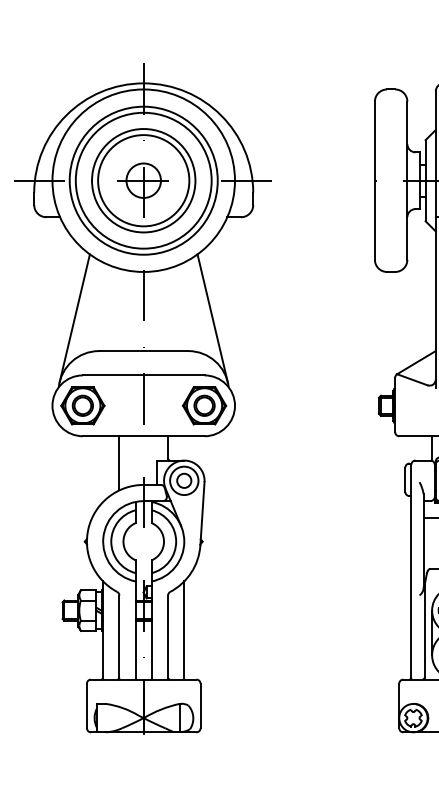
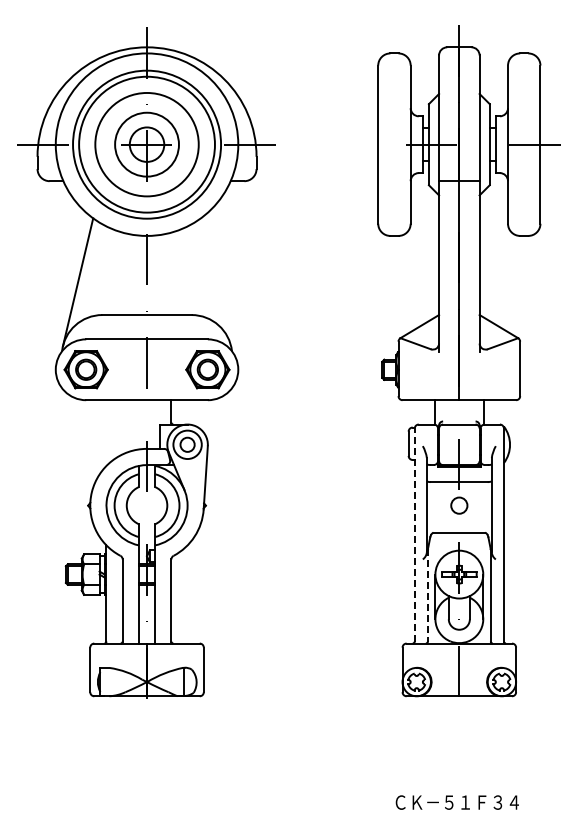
circle: (143, 180) -> (146, 144), size x0.7
line: (212, 318) -> (215, 282), removed
line: (119, 463) -> (122, 427), removed
line: (411, 570) -> (414, 534), solid -> dashed
line: (184, 629) -> (187, 593), removed
line: (424, 631) -> (427, 595), solid -> dashed

